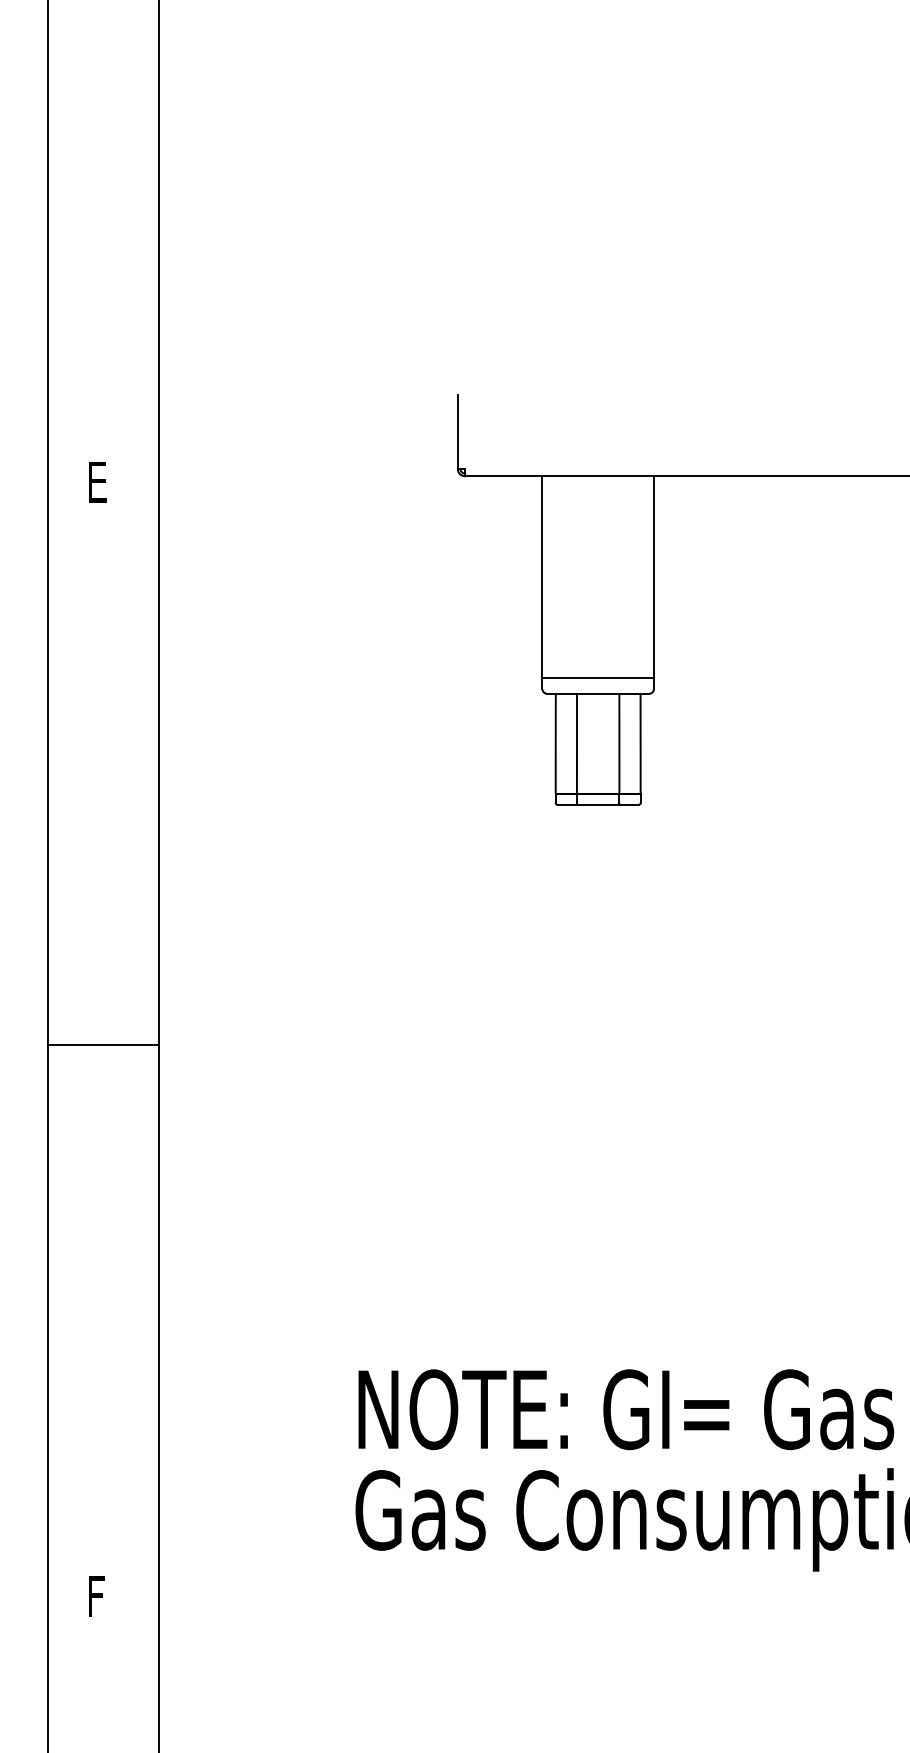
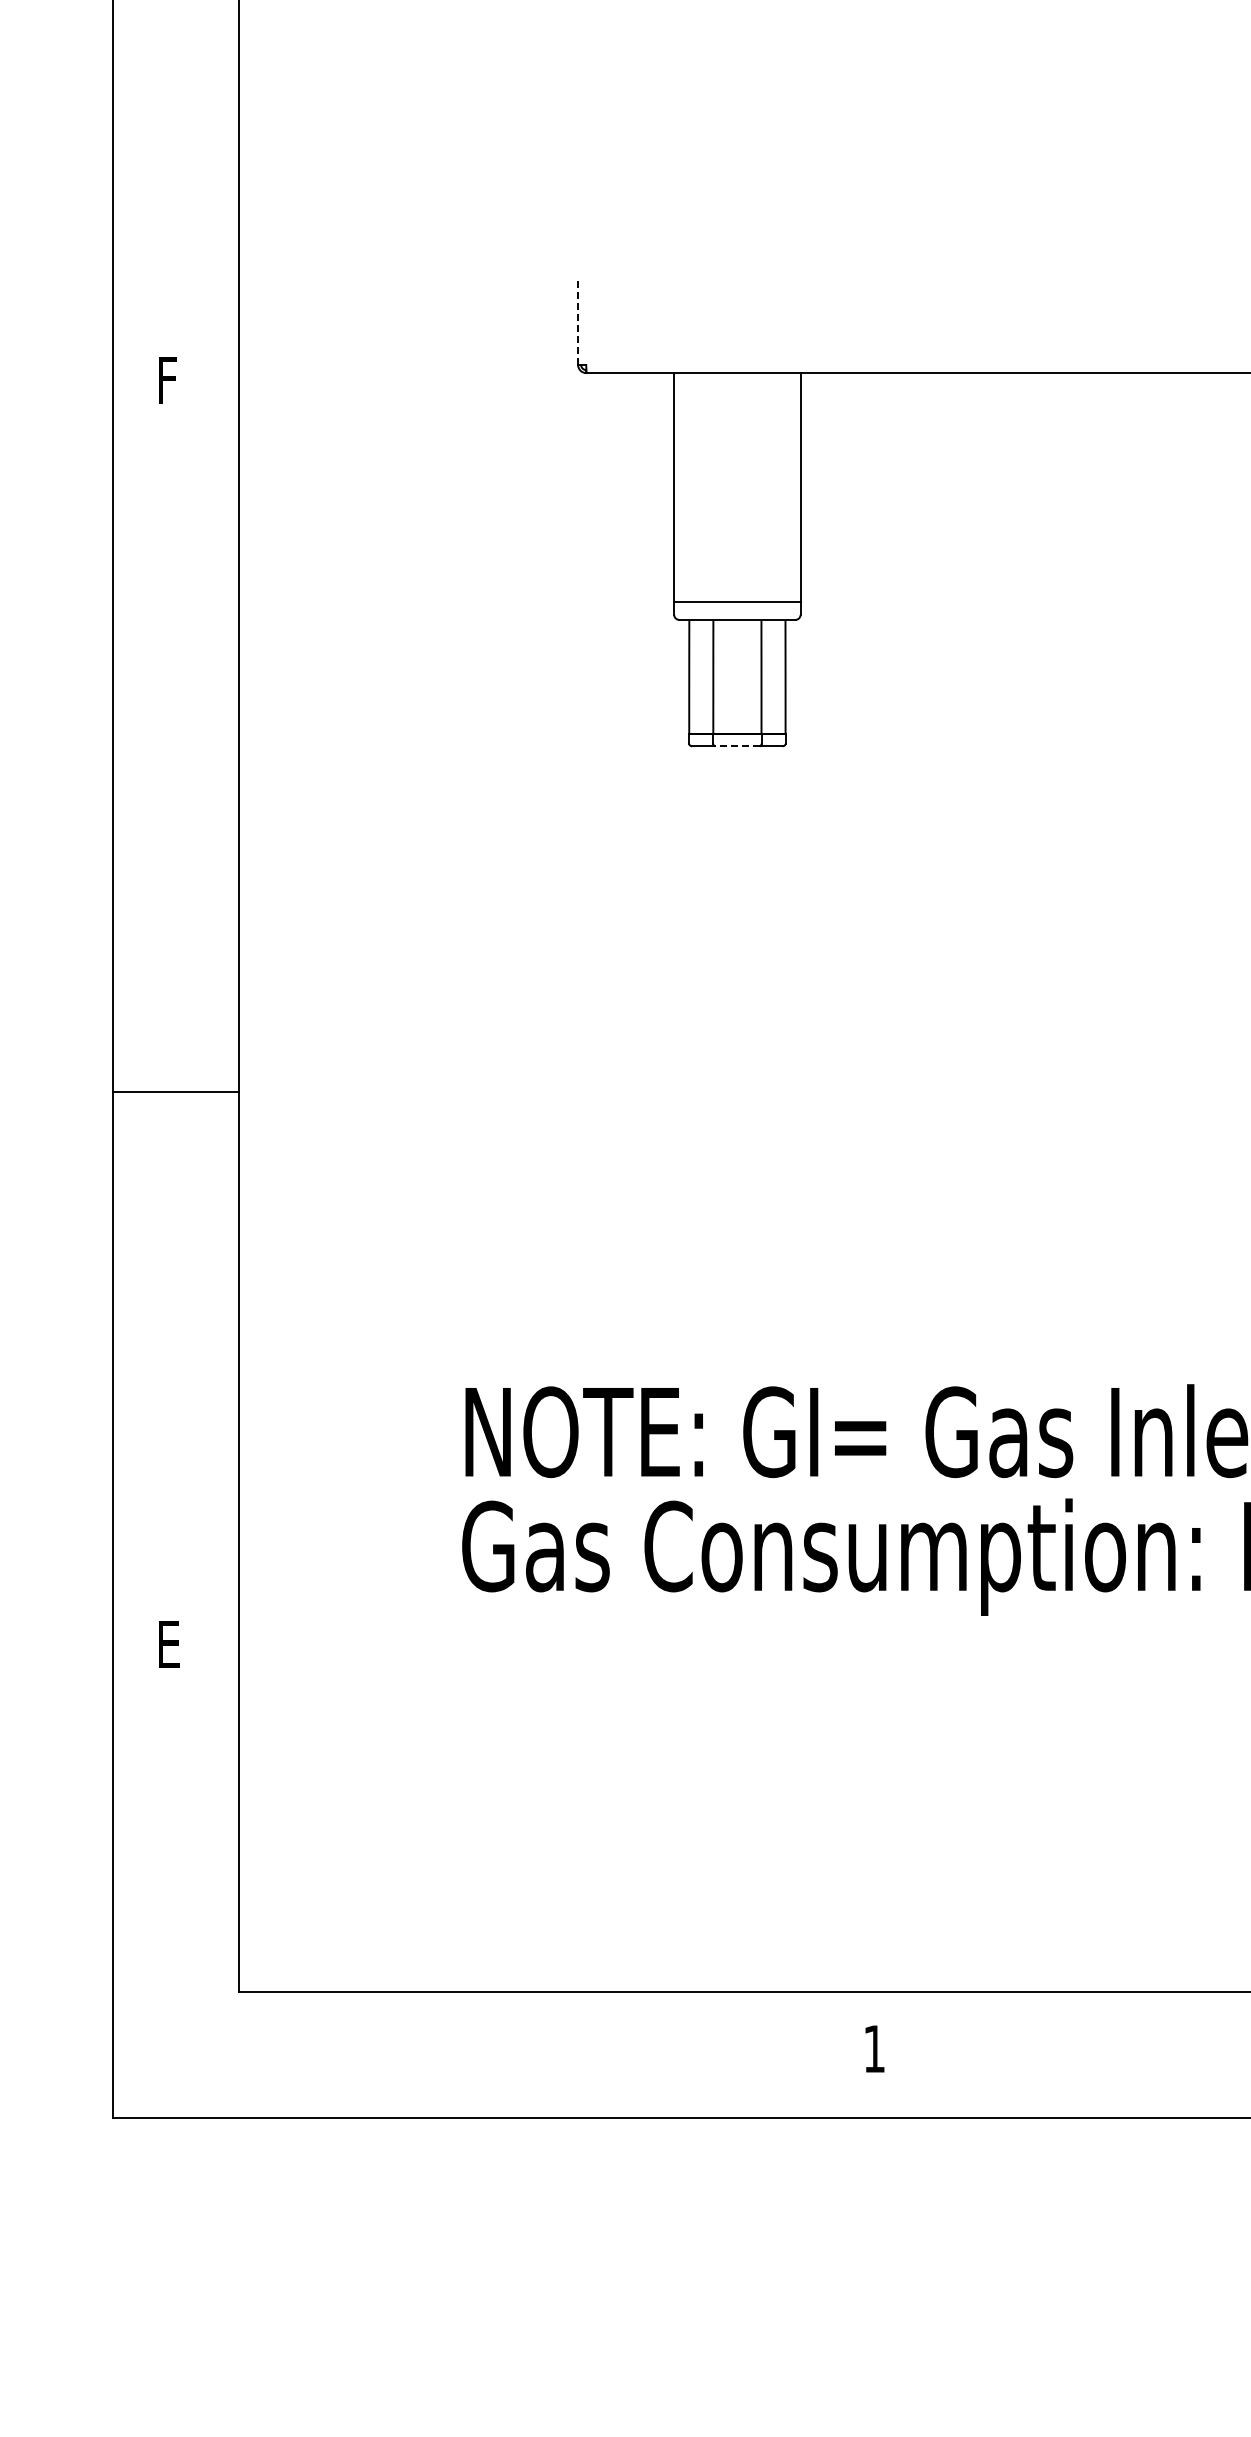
line: (458, 431) -> (578, 322), solid -> dashed
text: (99, 482) -> (171, 380), E -> F
line: (598, 805) -> (737, 746), solid -> dashed
line: (102, 1045) -> (175, 1092), moved
text: (99, 1596) -> (171, 1644), F -> E

